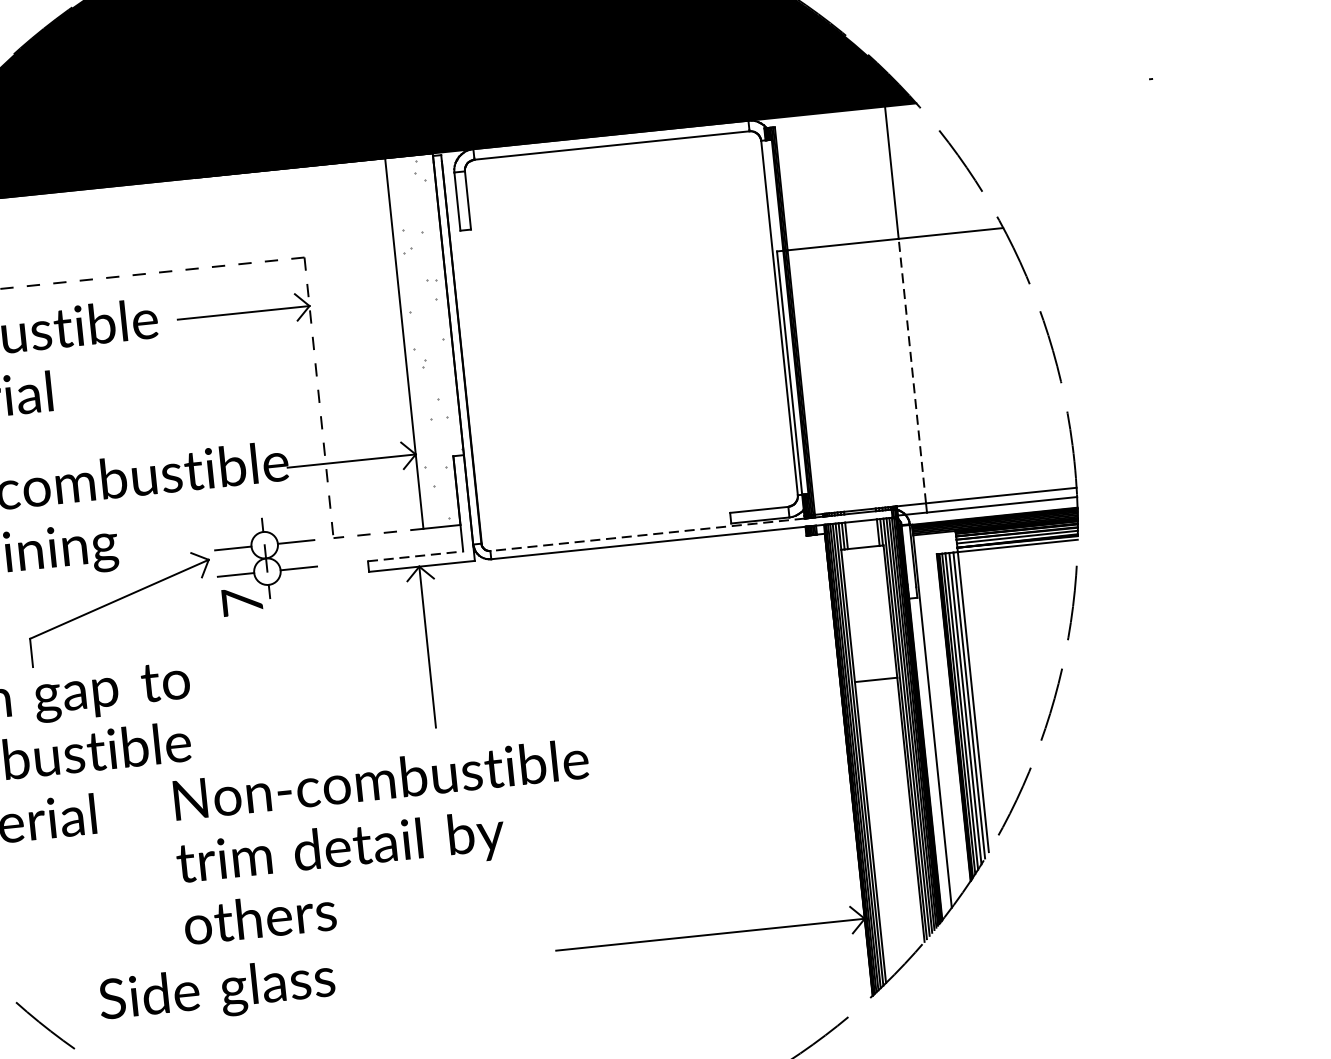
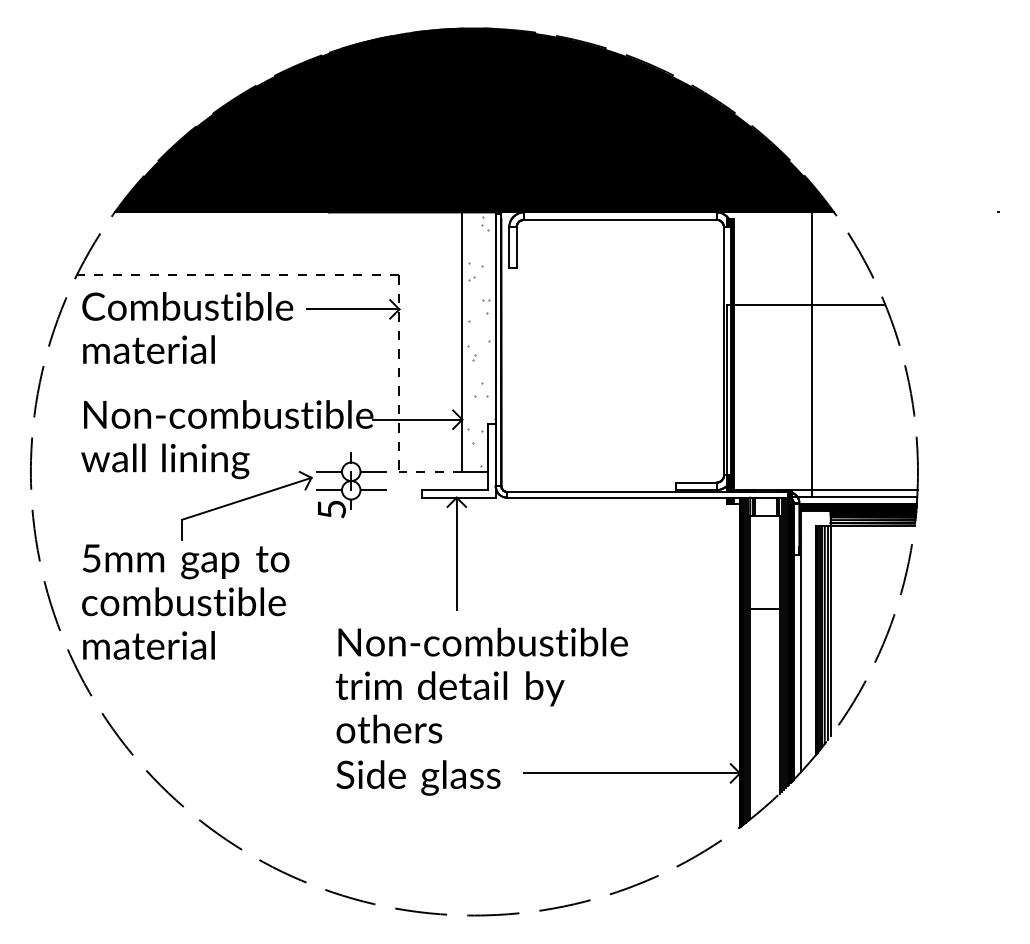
line: (912, 370) -> (812, 397), dashed -> solid
line: (648, 534) -> (617, 491), dashed -> solid
line: (416, 556) -> (455, 490), dashed -> solid
text: (241, 600) -> (331, 508), 7 -> 5
text: (385, 841) -> (481, 685), moved
text: (217, 991) -> (418, 777), moved

